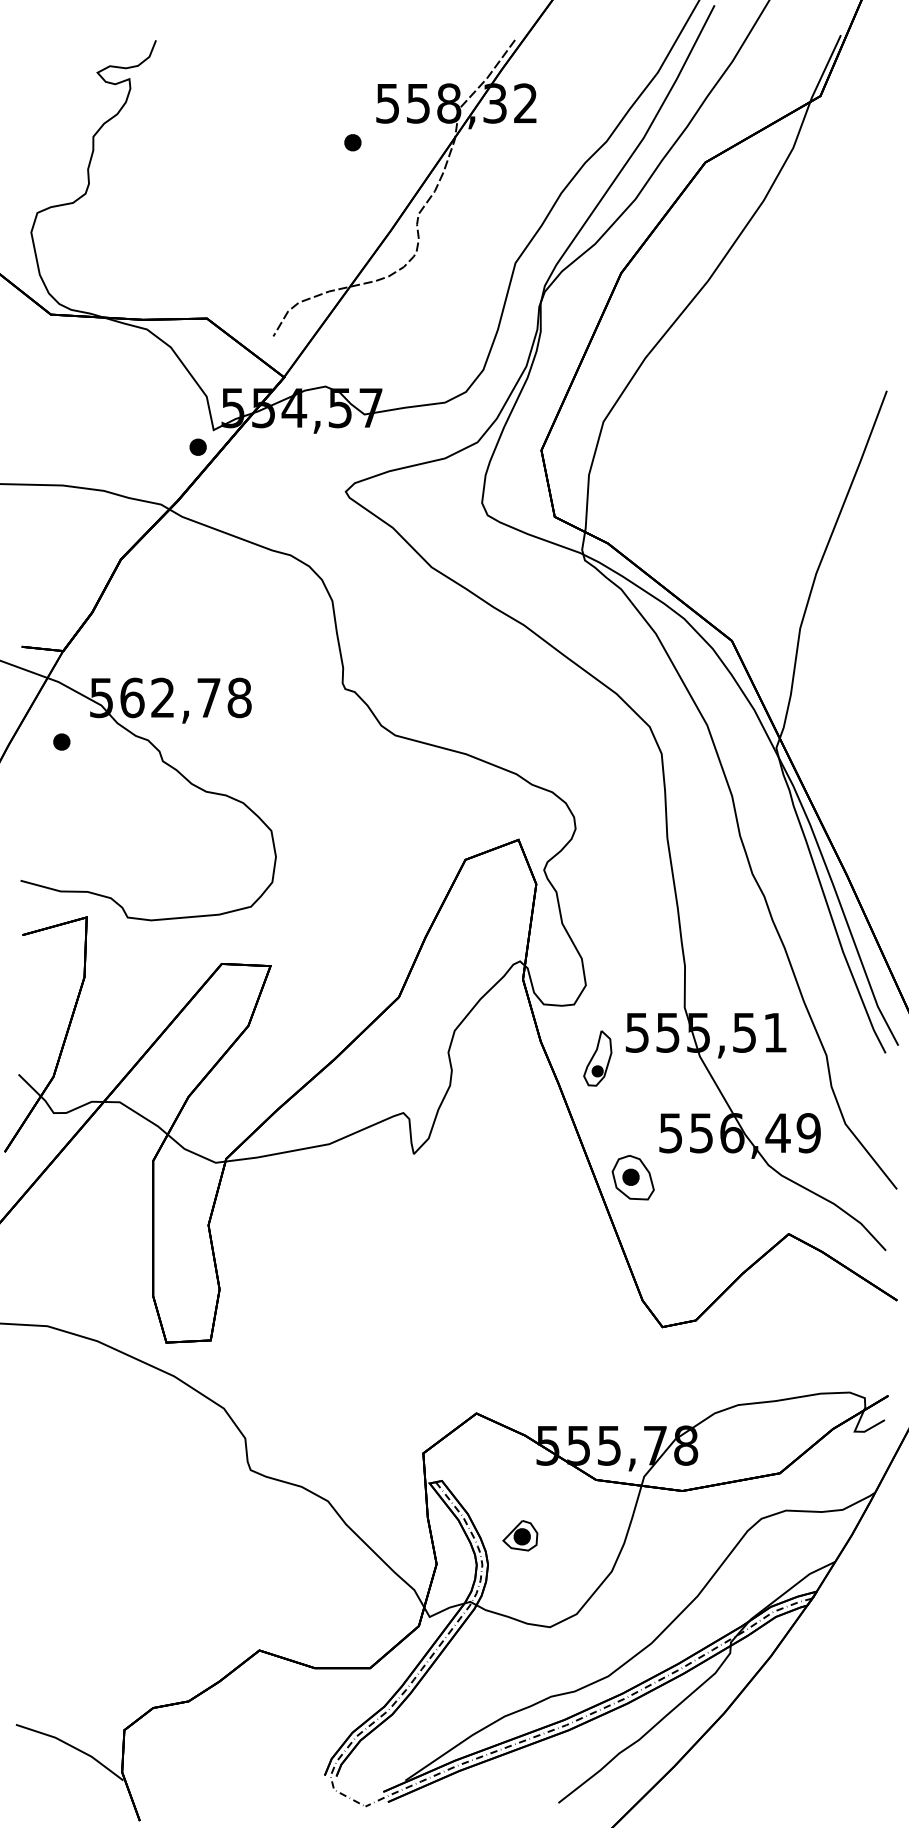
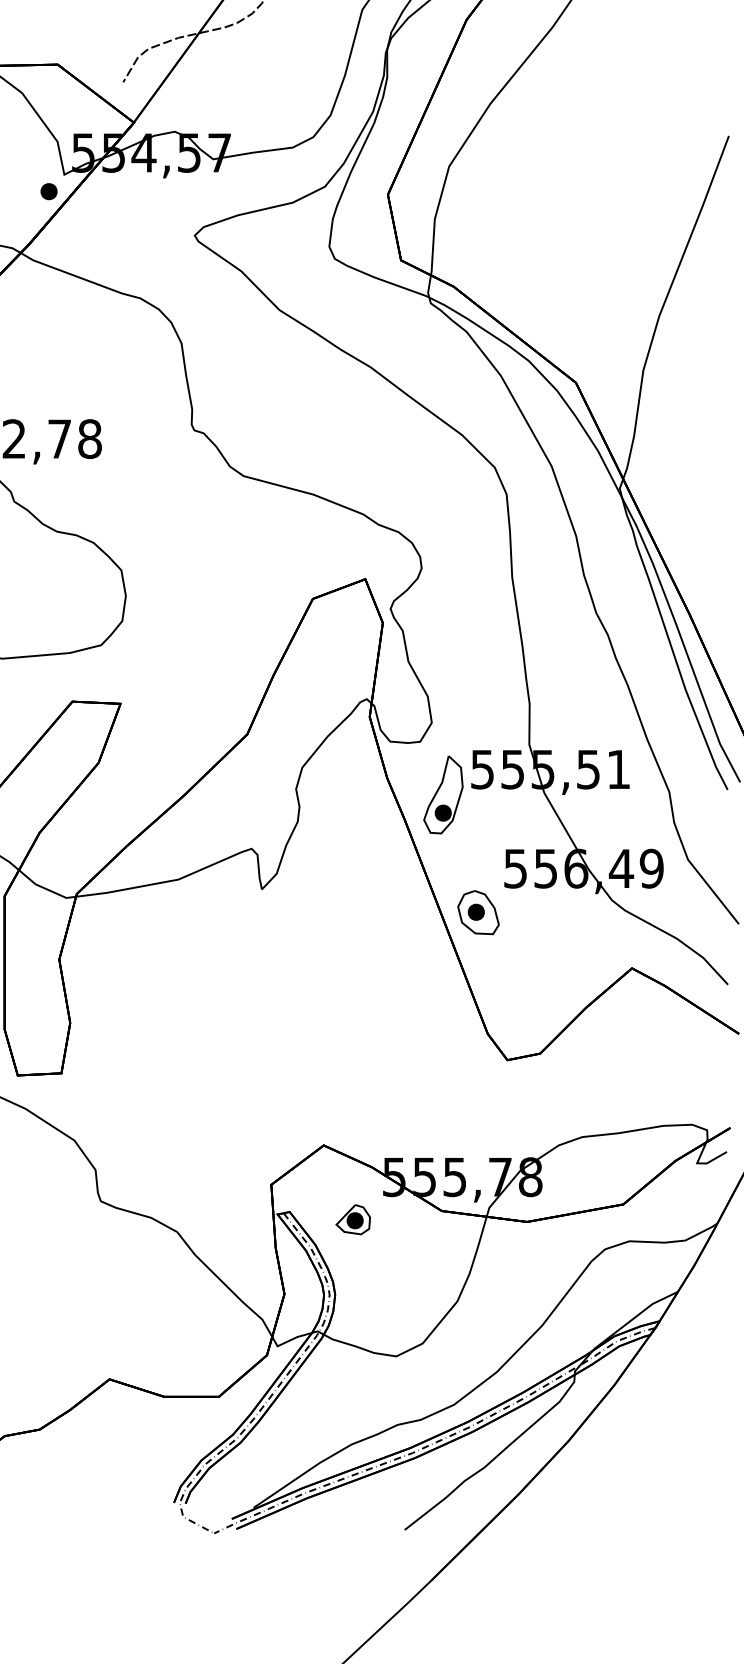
part: (597, 1058) -> (443, 795), size x1.43
part: (520, 1535) -> (353, 1219), moved

